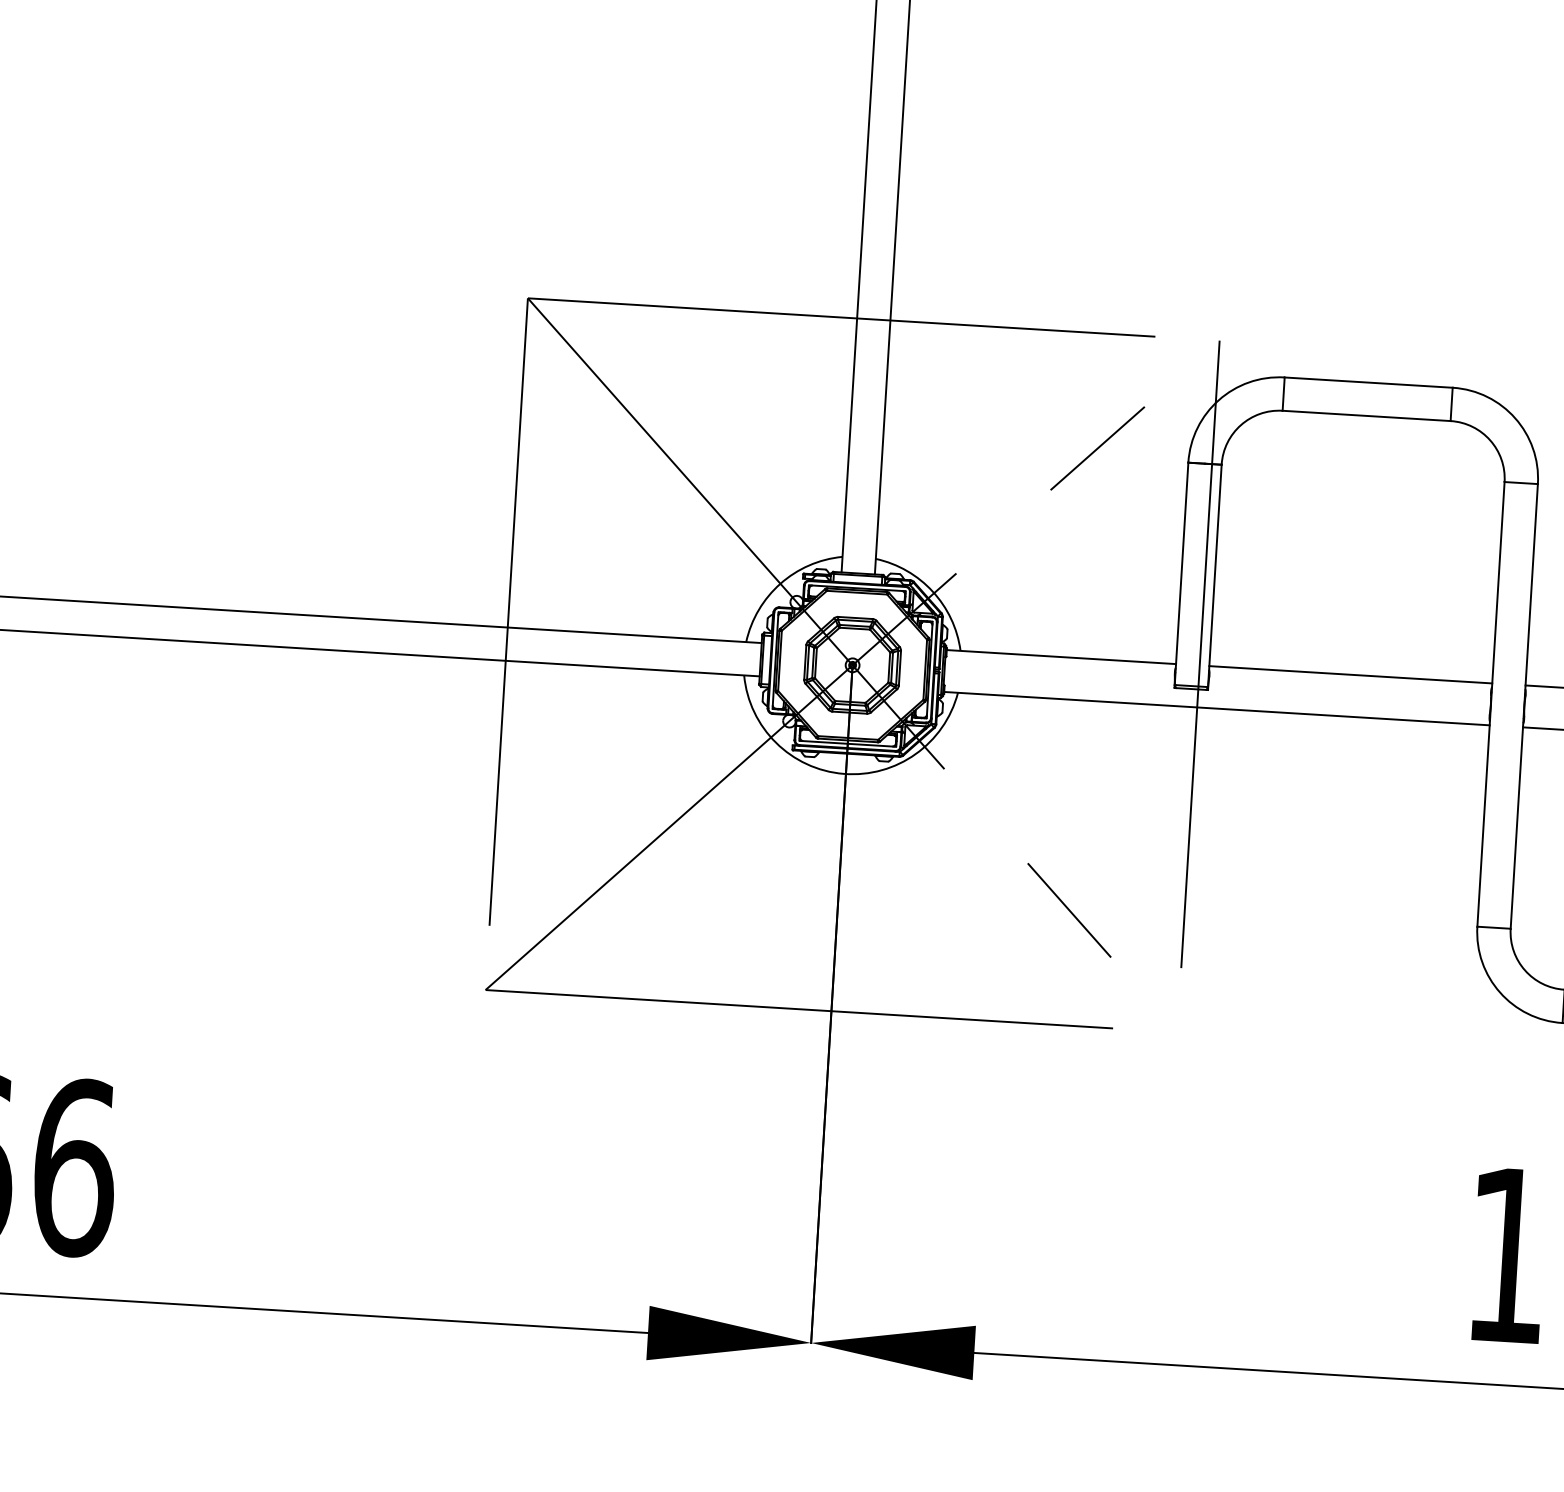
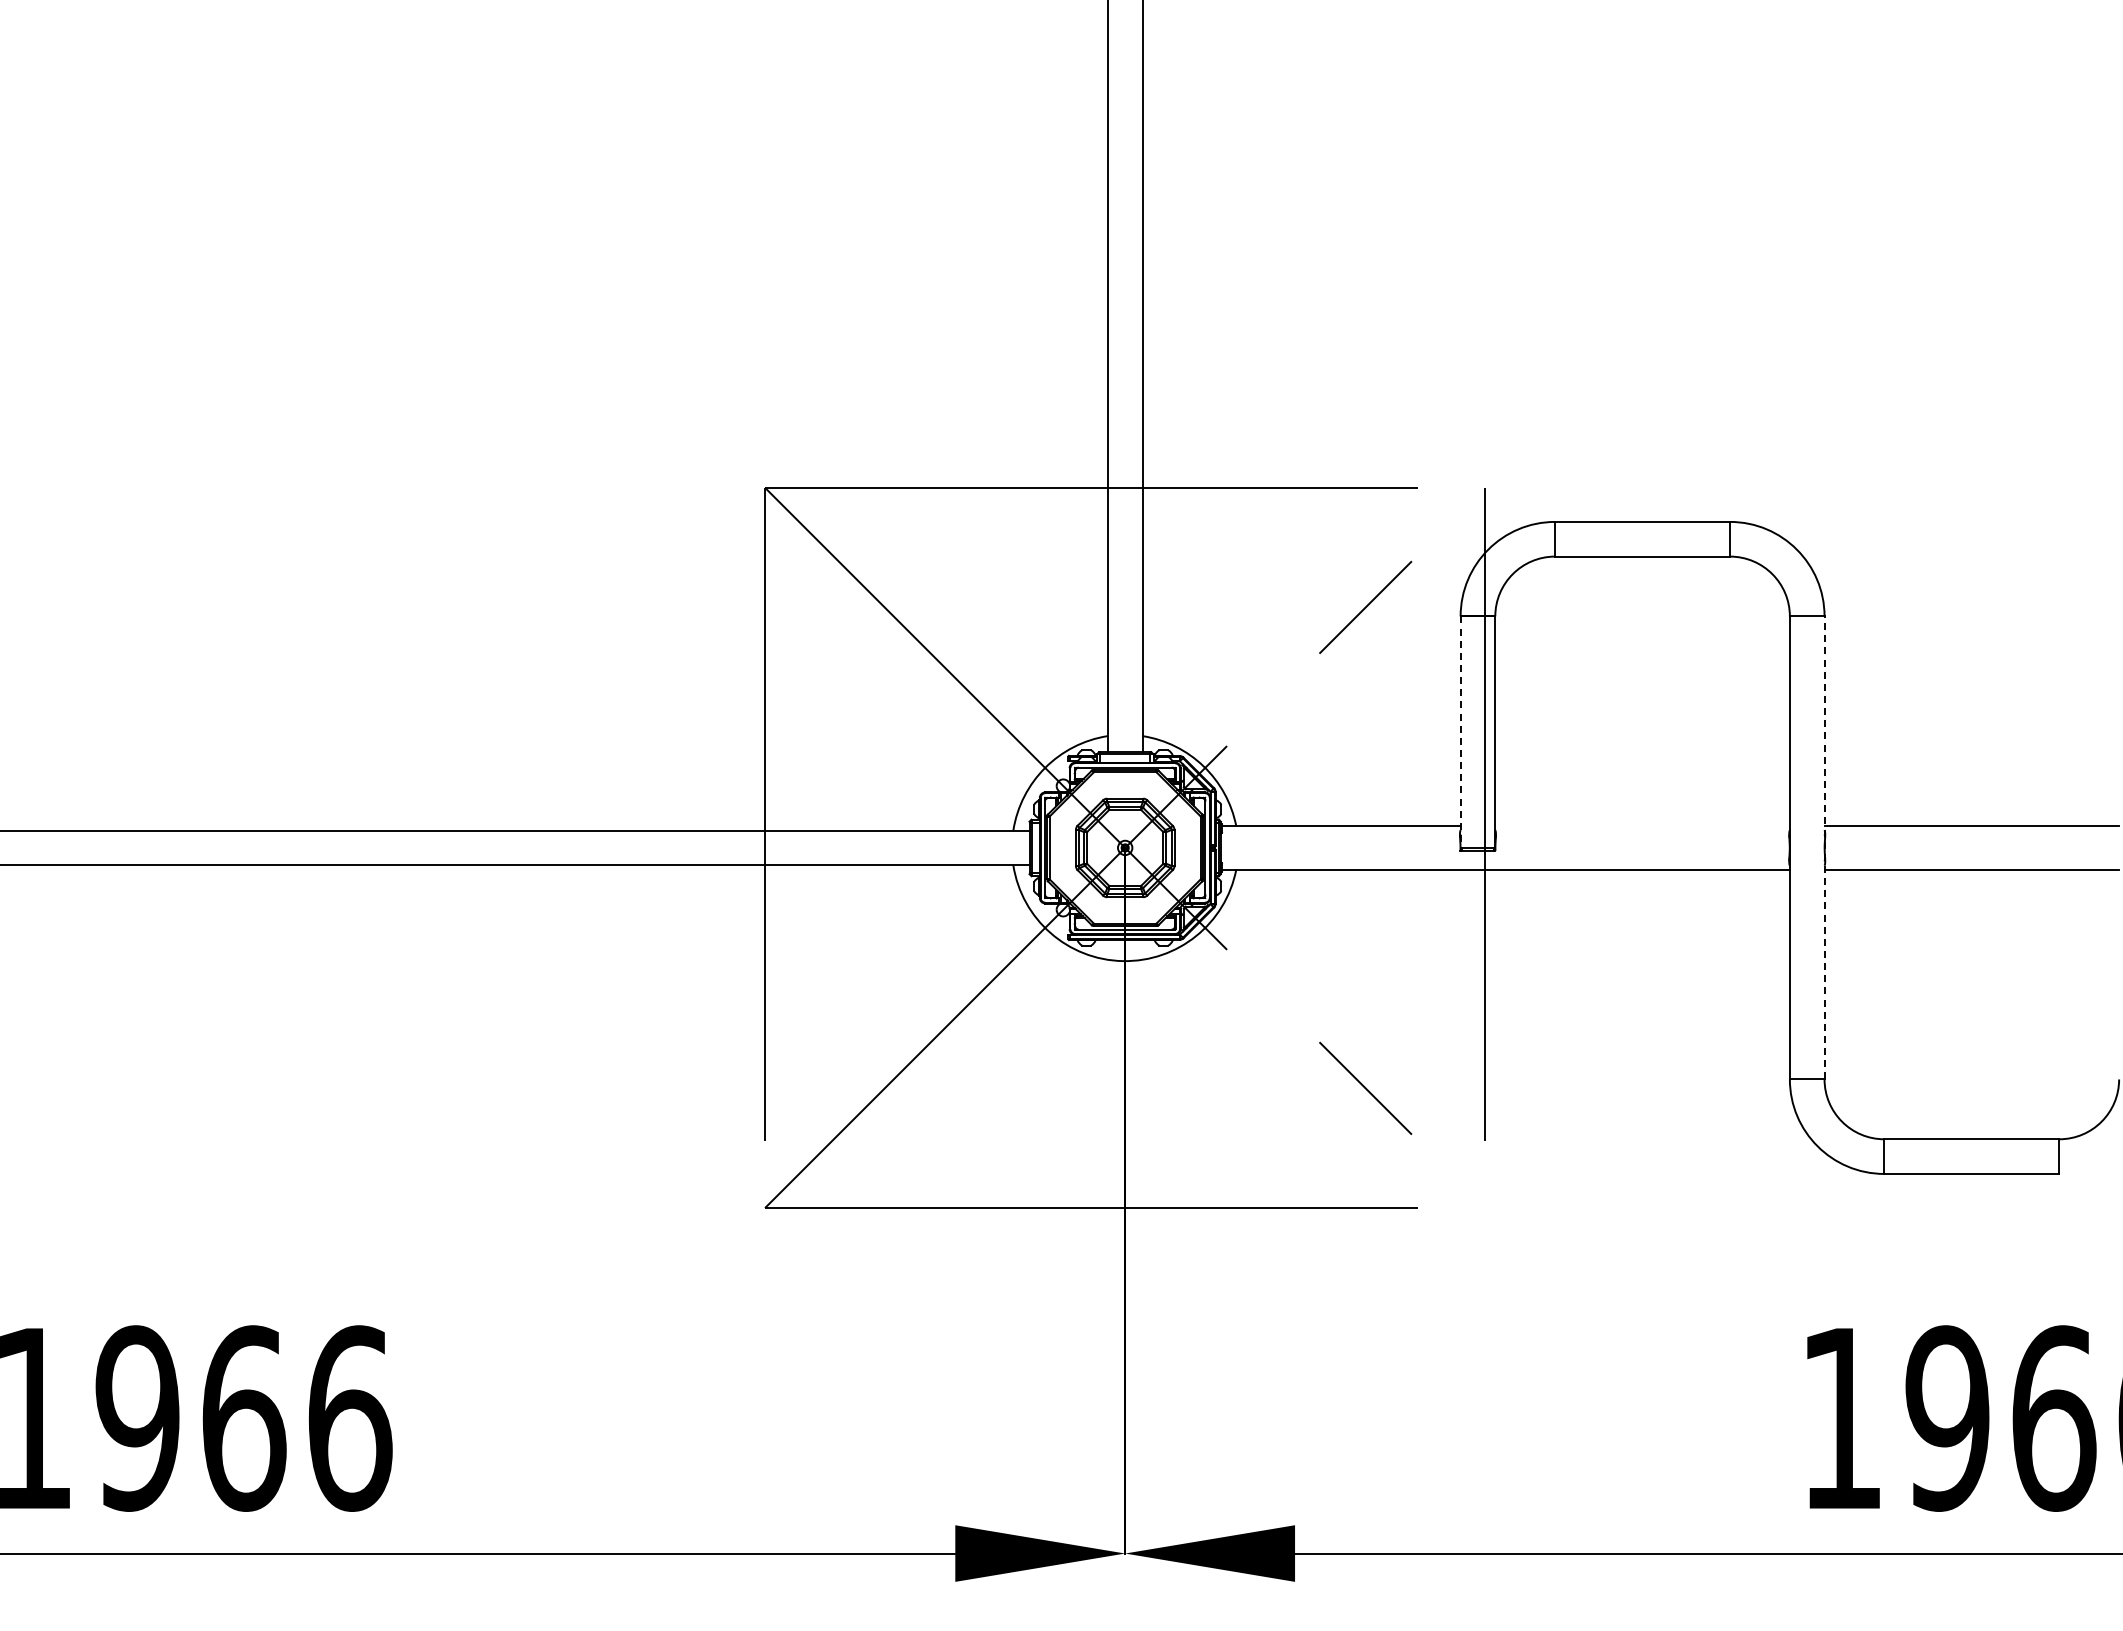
line: (1181, 574) -> (1460, 732), solid -> dashed
line: (1350, 675) -> (1642, 826), removed
line: (1524, 705) -> (1824, 847), solid -> dashed

